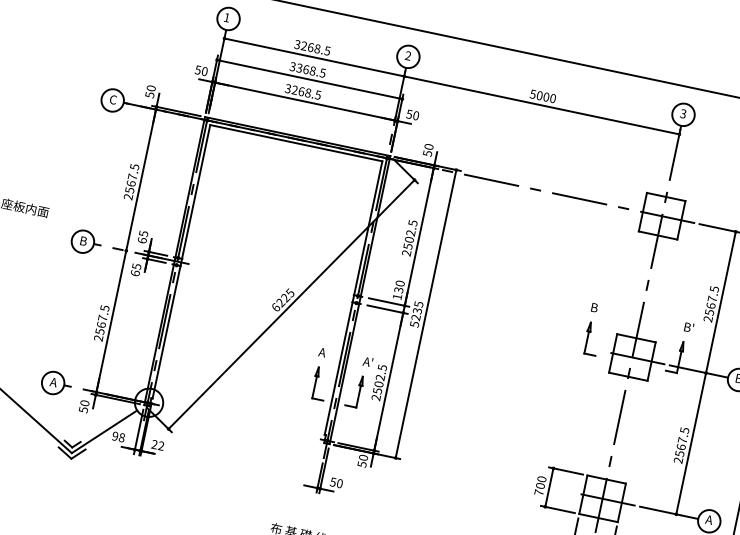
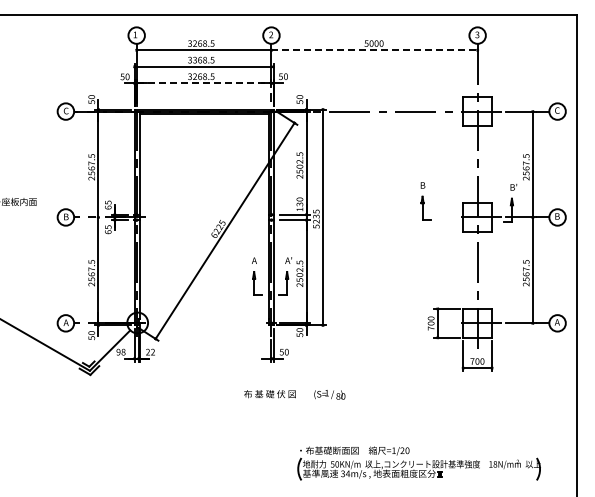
line: (305, 101) -> (204, 83), solid -> dashed
line: (543, 106) -> (375, 50), solid -> dashed
part: (593, 329) -> (425, 201), moved

